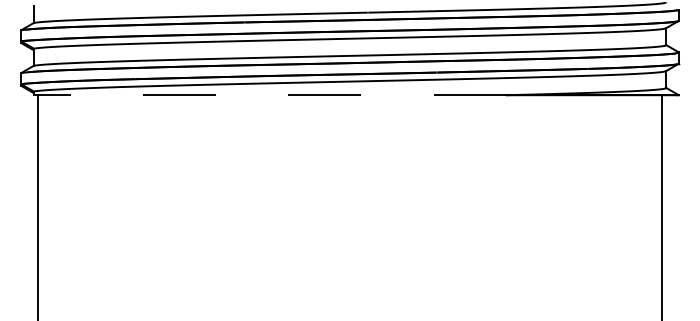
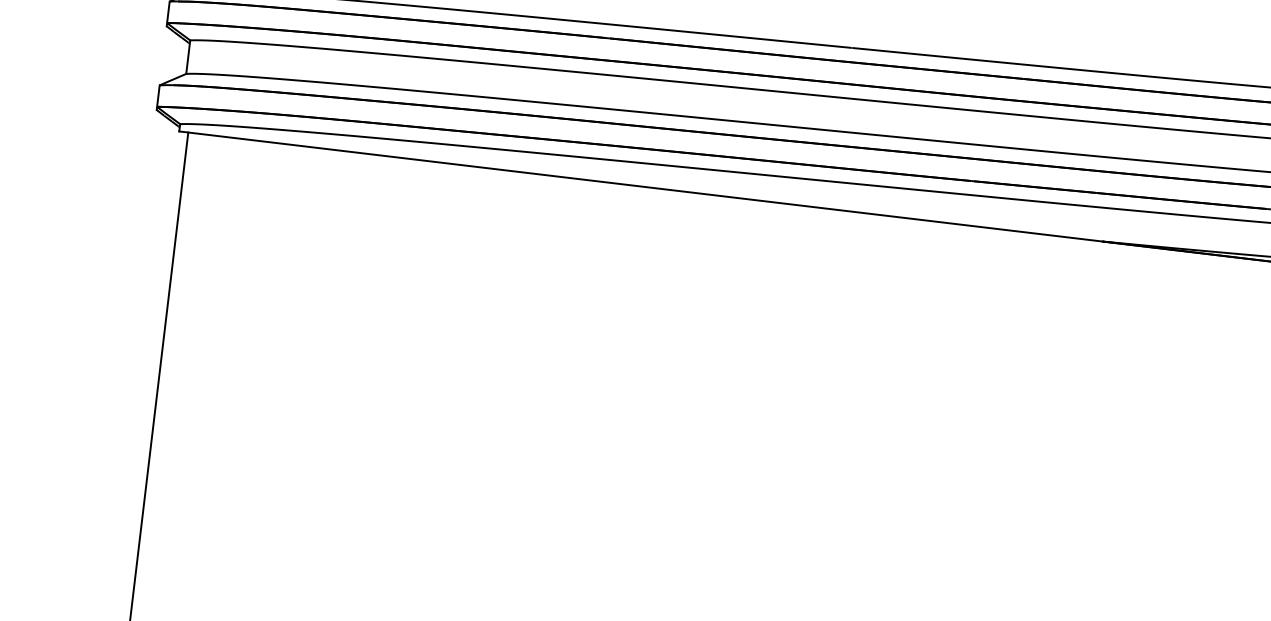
line: (269, 95) -> (640, 186), dashed -> solid

